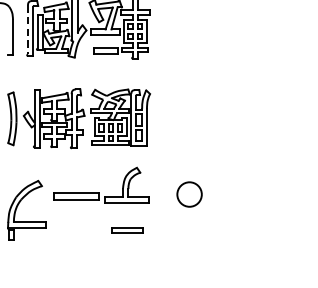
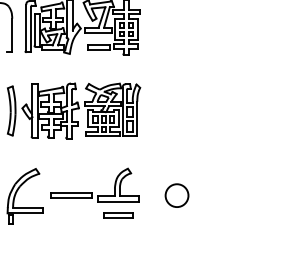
line: (28, 29) -> (26, 27), dashed -> solid
part: (98, 193) -> (92, 192), moved
circle: (189, 194) -> (176, 195), moved

